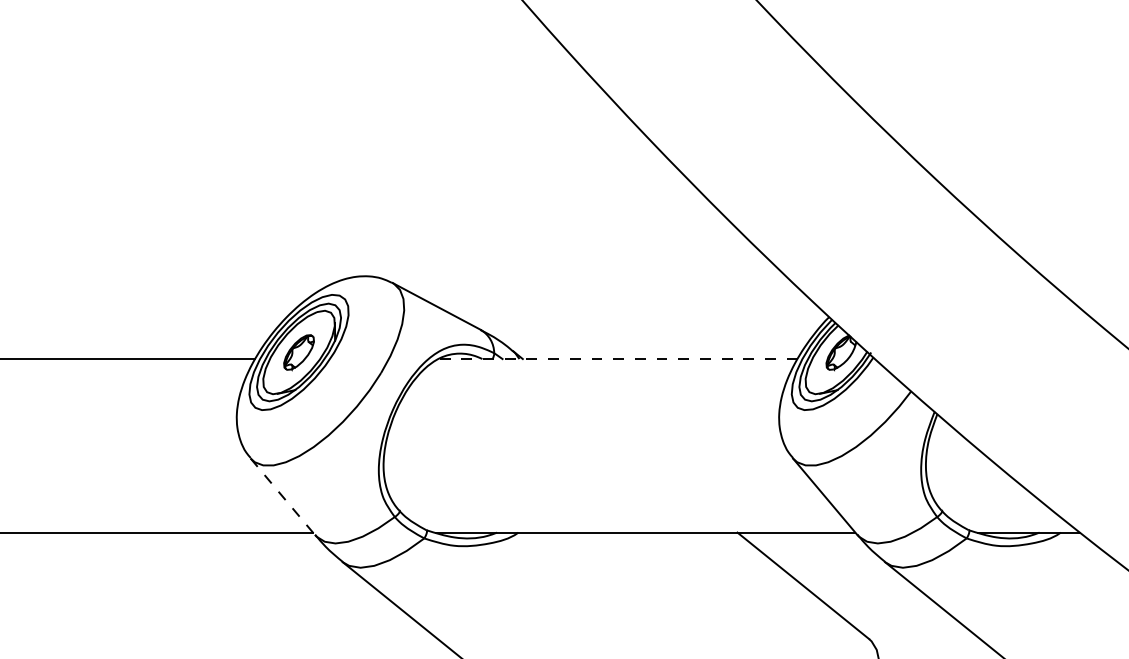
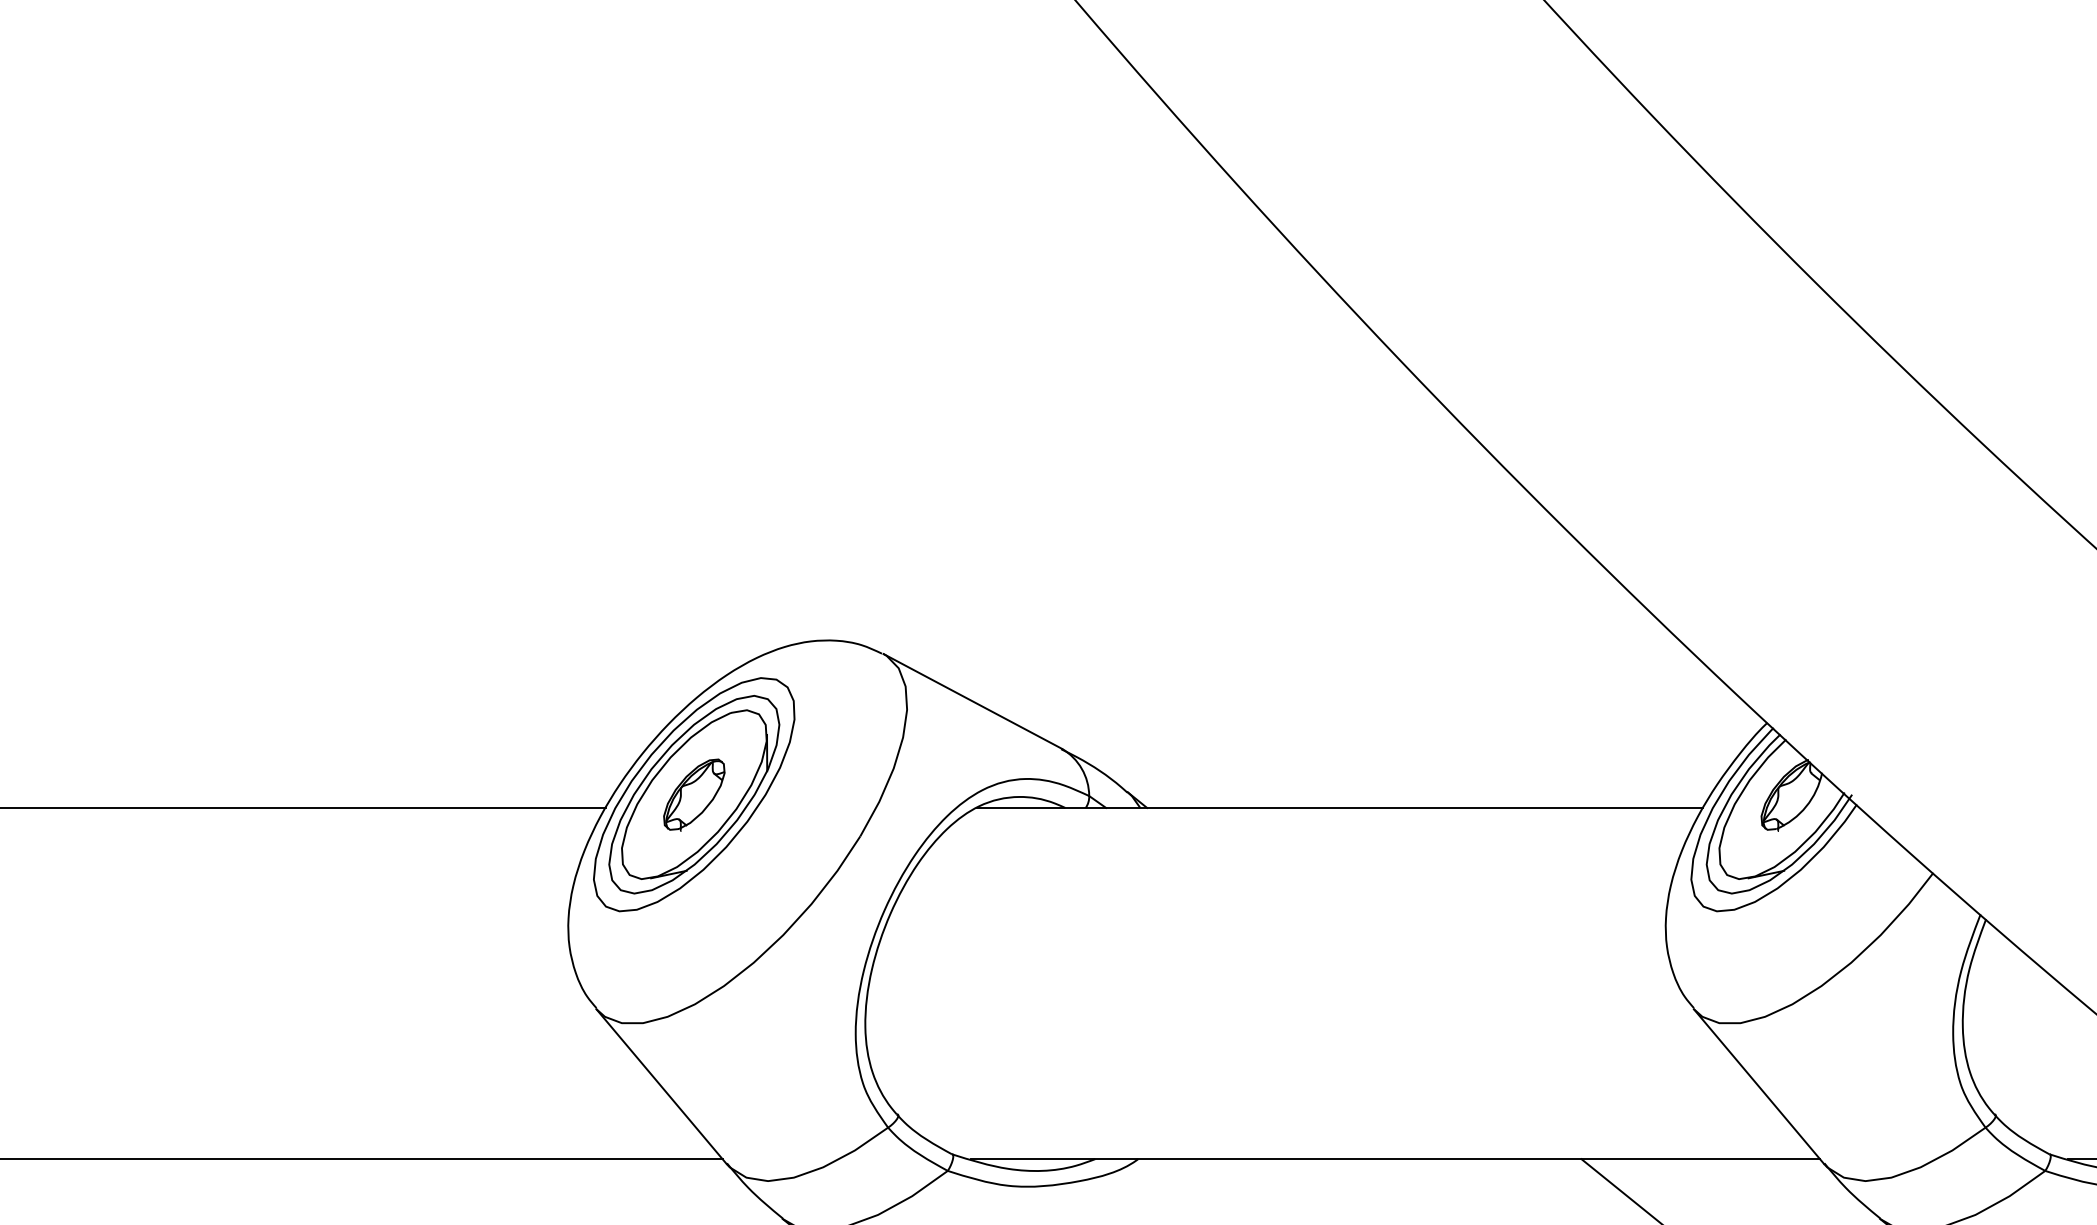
line: (617, 359) -> (1338, 808), dashed -> solid
line: (282, 496) -> (660, 1086), dashed -> solid

